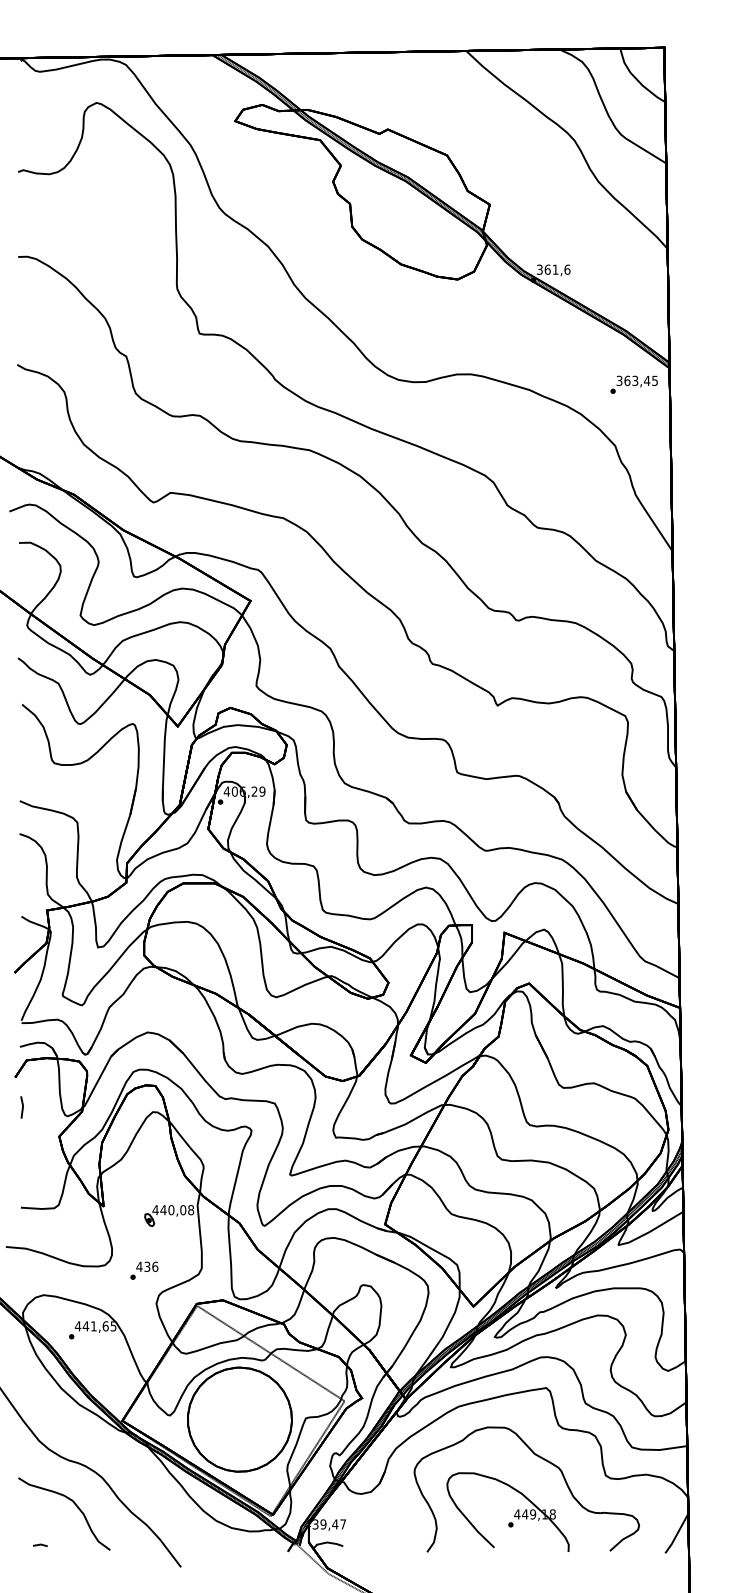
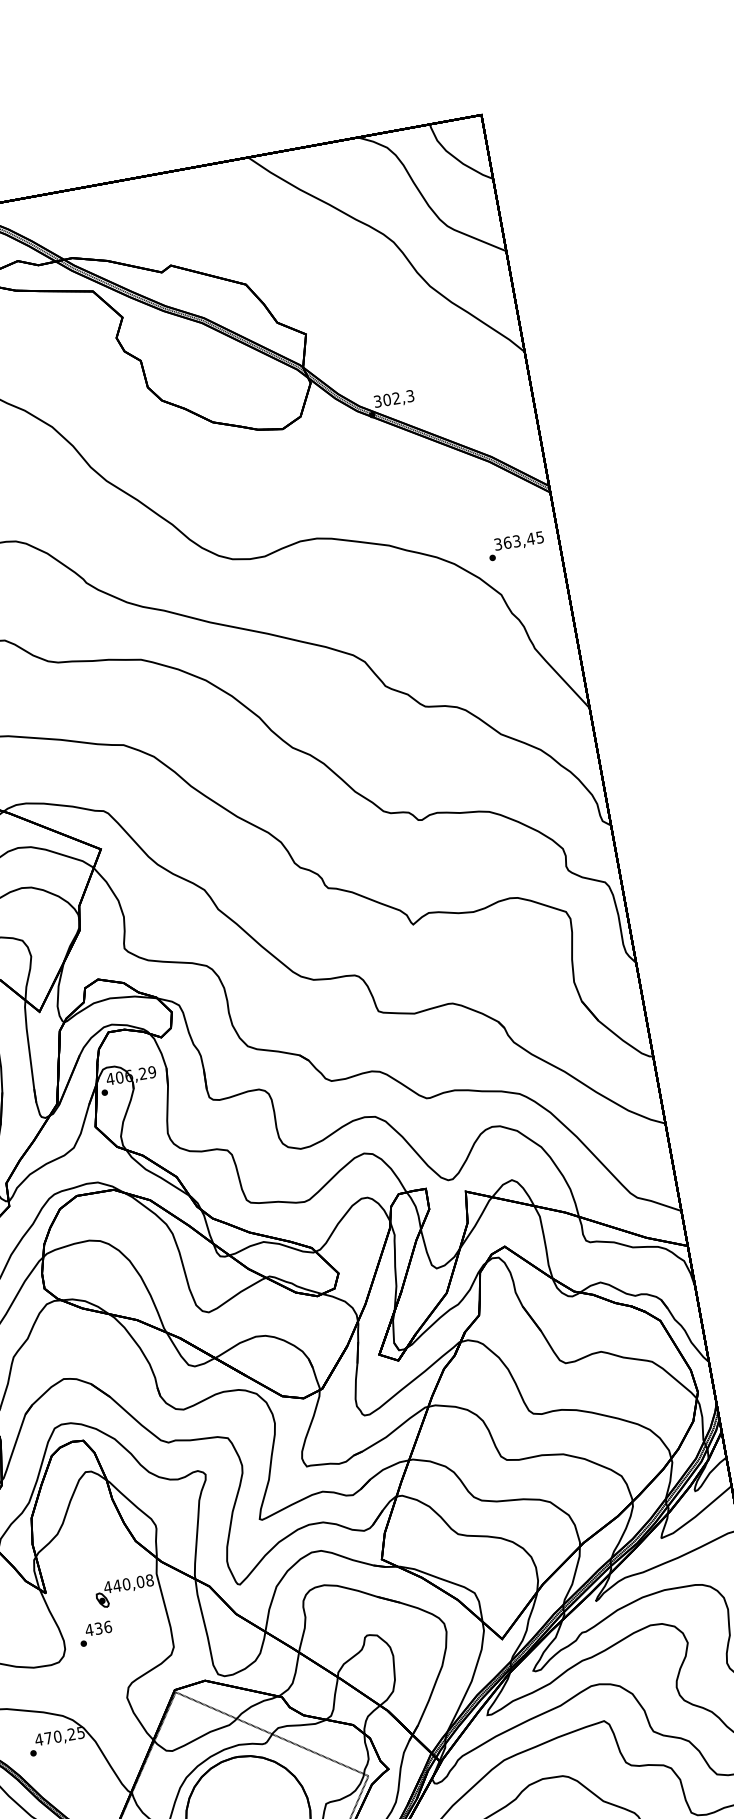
text: (557, 269) -> (398, 397), 361,6 -> 302,3
text: (633, 384) -> (515, 545), moved
text: (144, 1270) -> (95, 1633), moved
text: (95, 1326) -> (59, 1736), 441,65 -> 470,25

